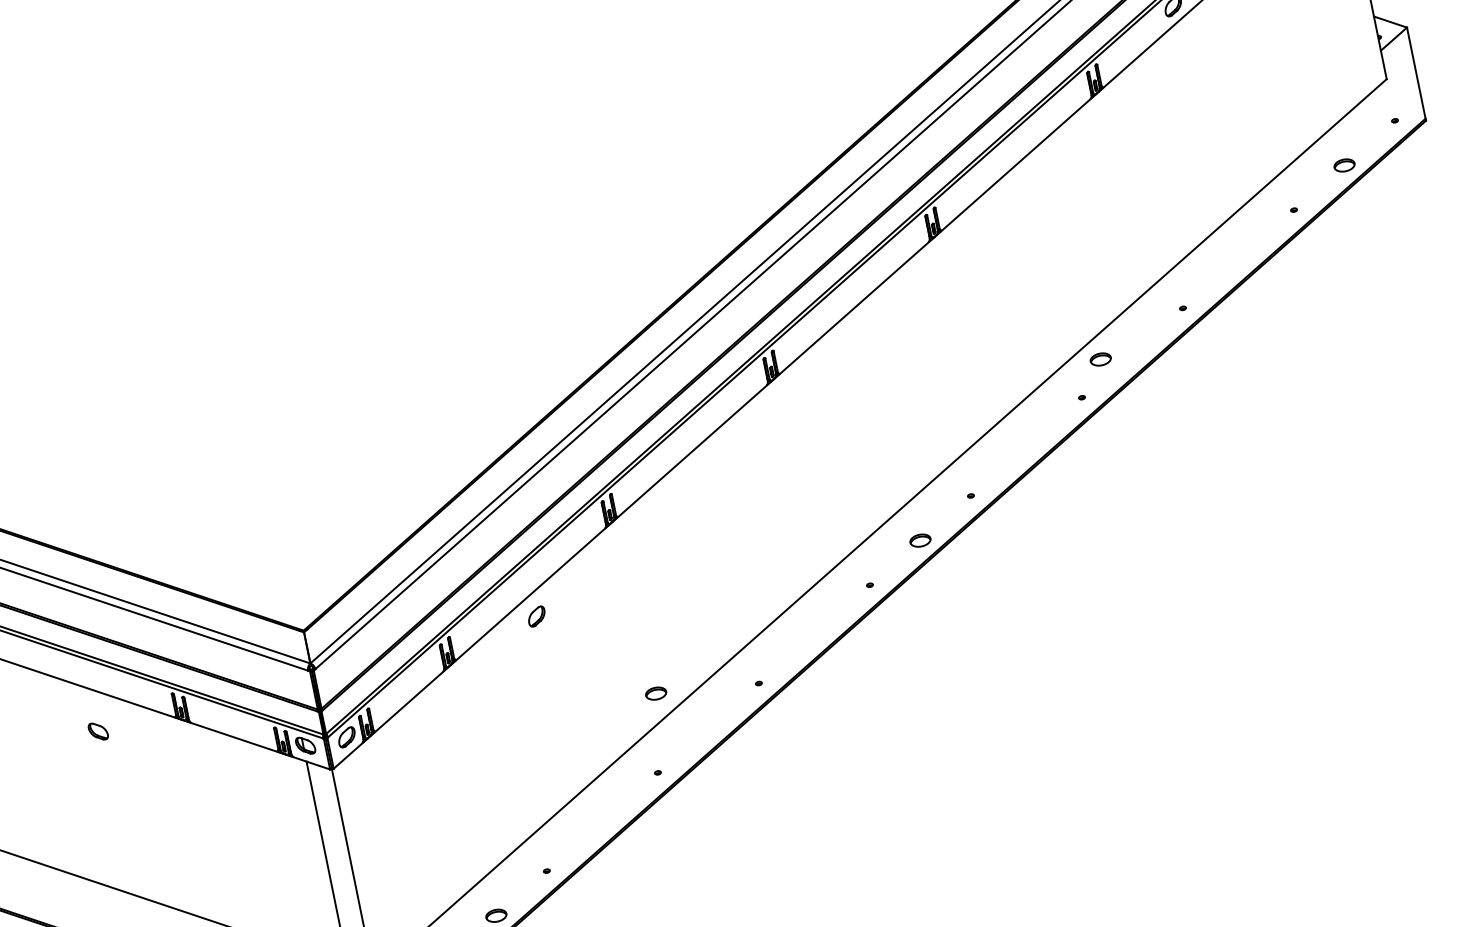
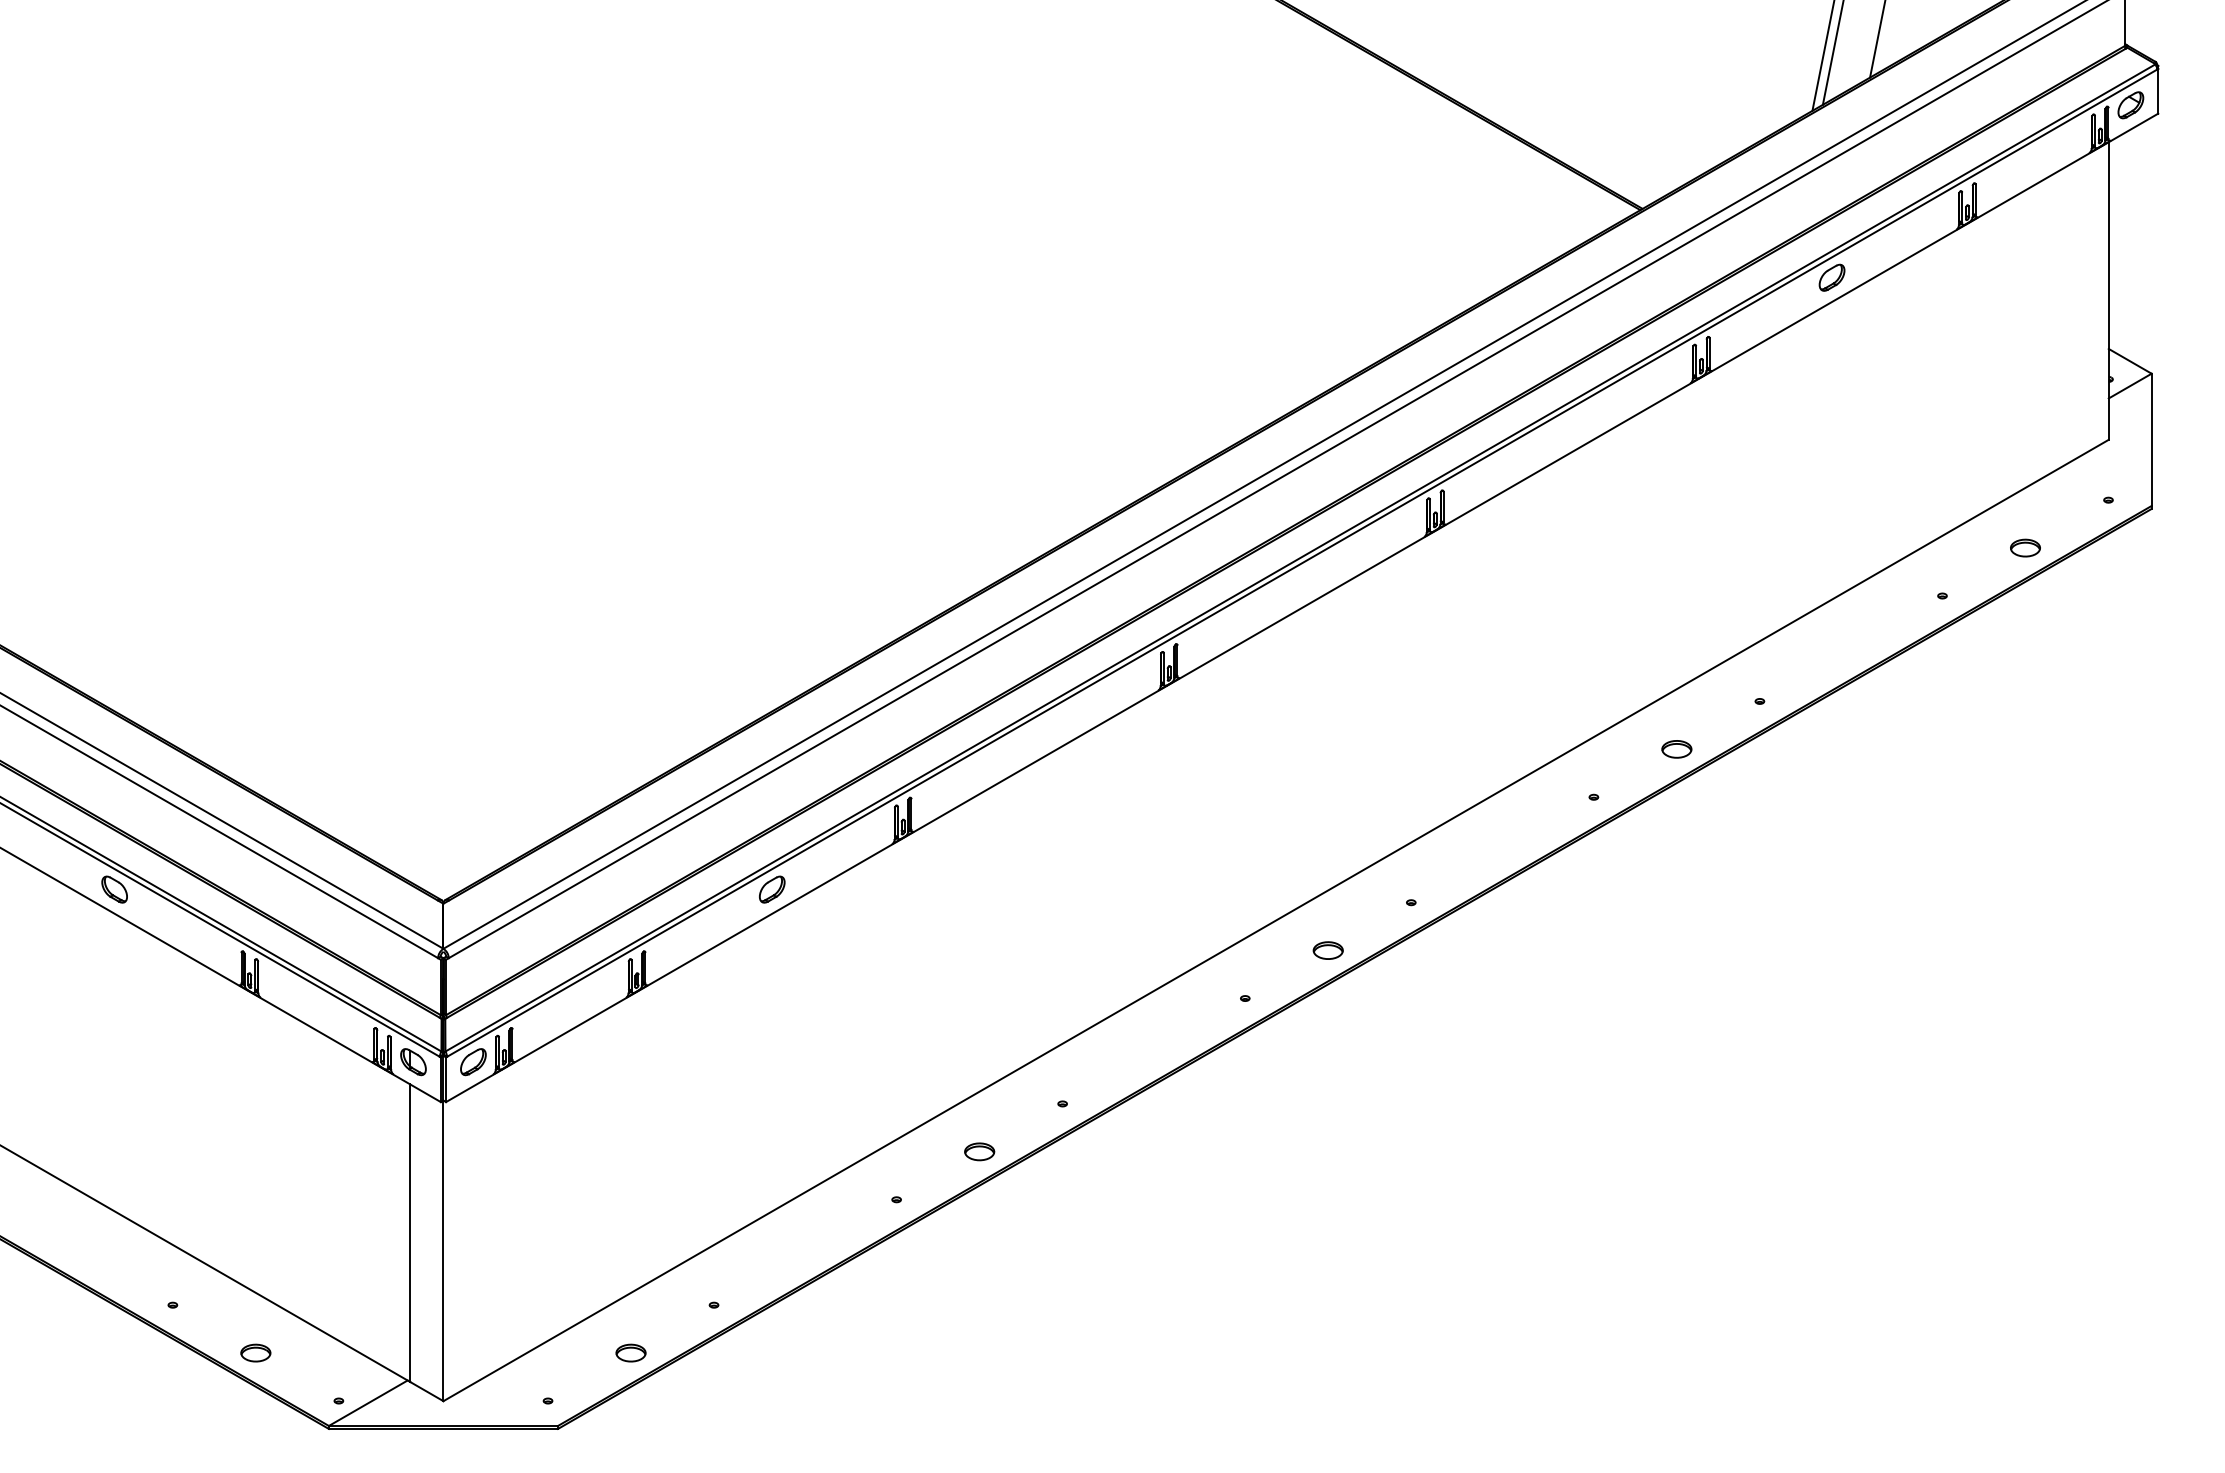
part: (1100, 359) -> (1676, 749), moved
part: (536, 616) -> (772, 889), moved
part: (656, 693) -> (979, 1151), moved
part: (98, 731) -> (114, 889), moved

